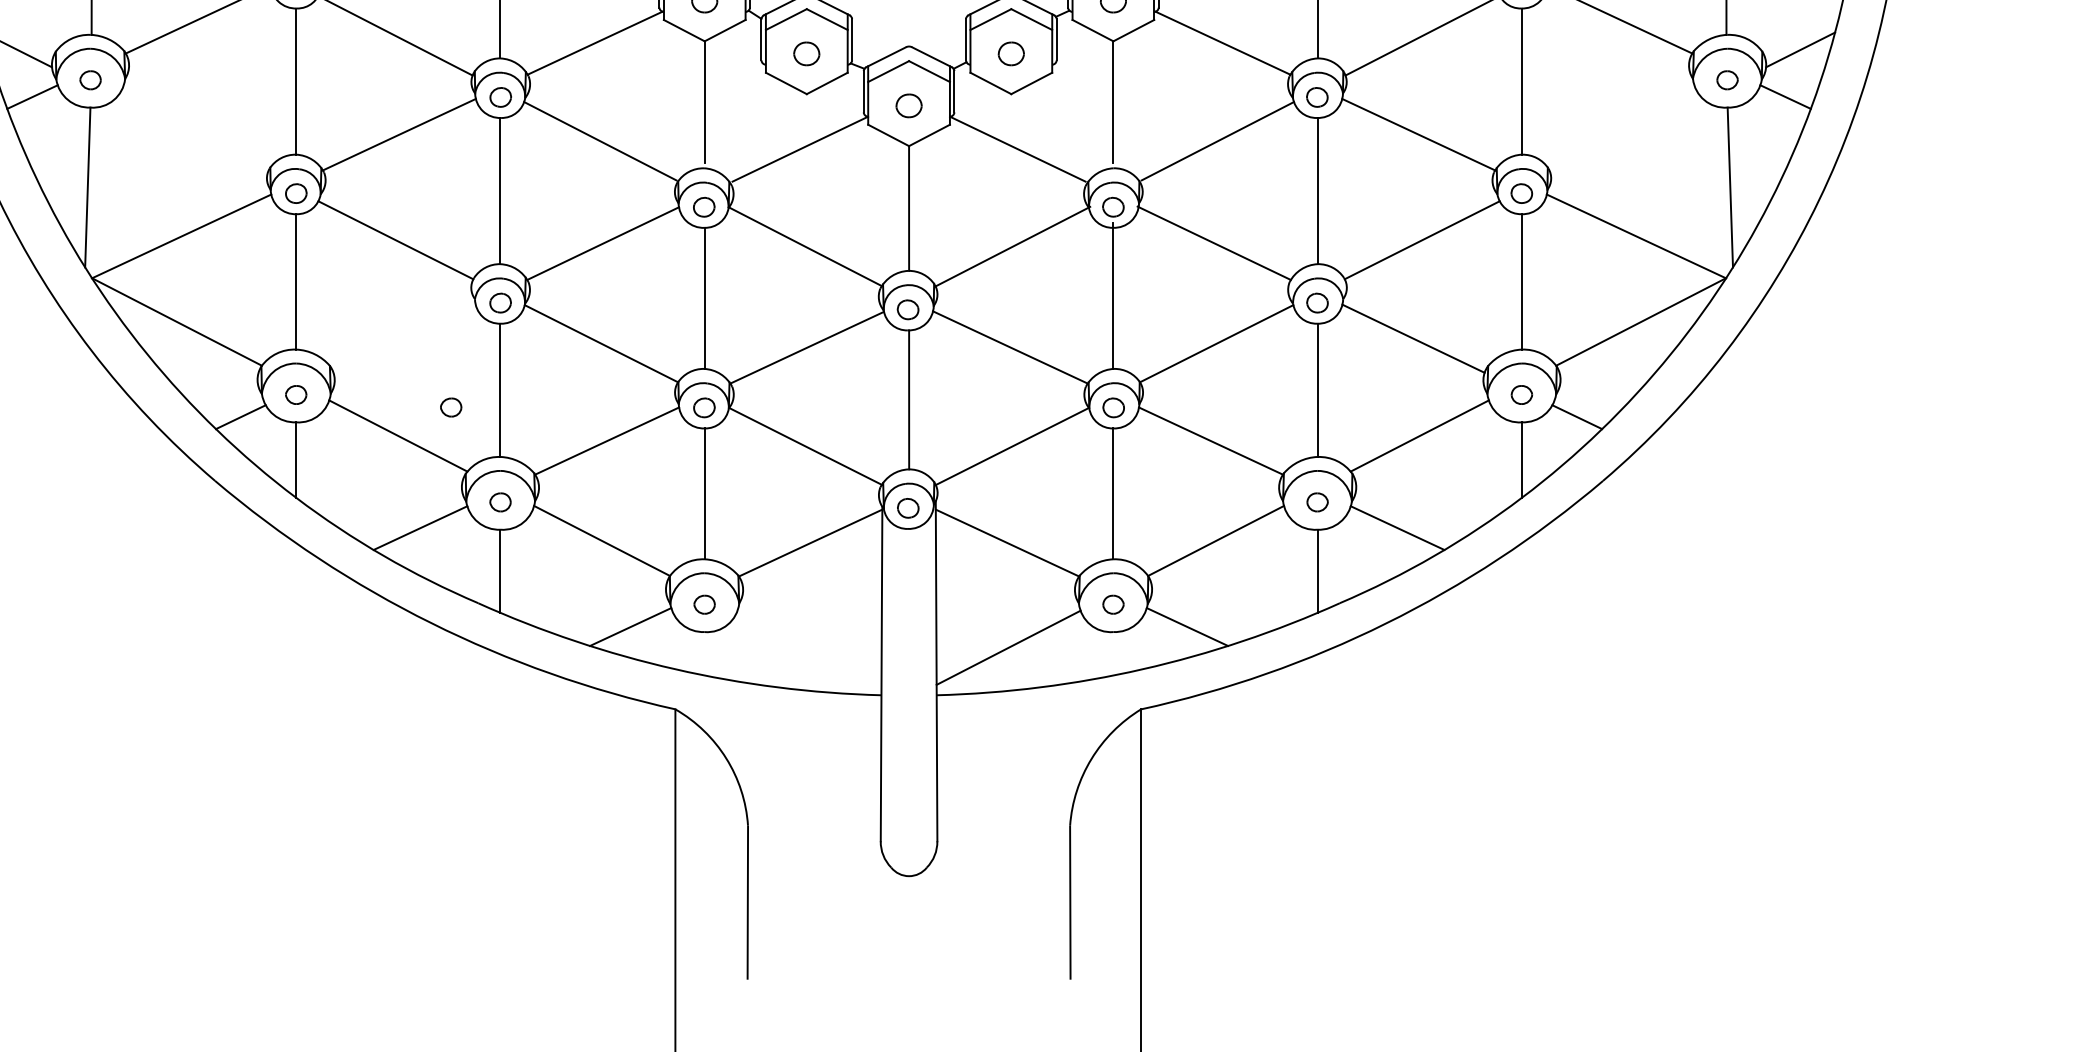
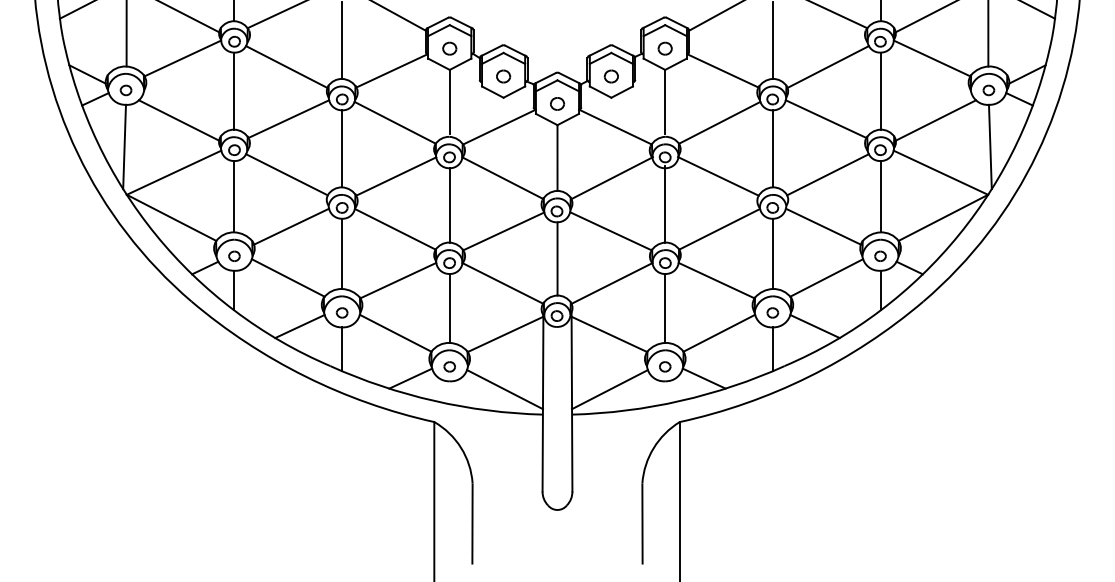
line: (190, 137) -> (178, 120), added
line: (1626, 137) -> (935, 120), added
line: (404, 338) -> (291, 226), added
part: (449, 406) -> (315, 262), removed
line: (808, 647) -> (504, 389), added

